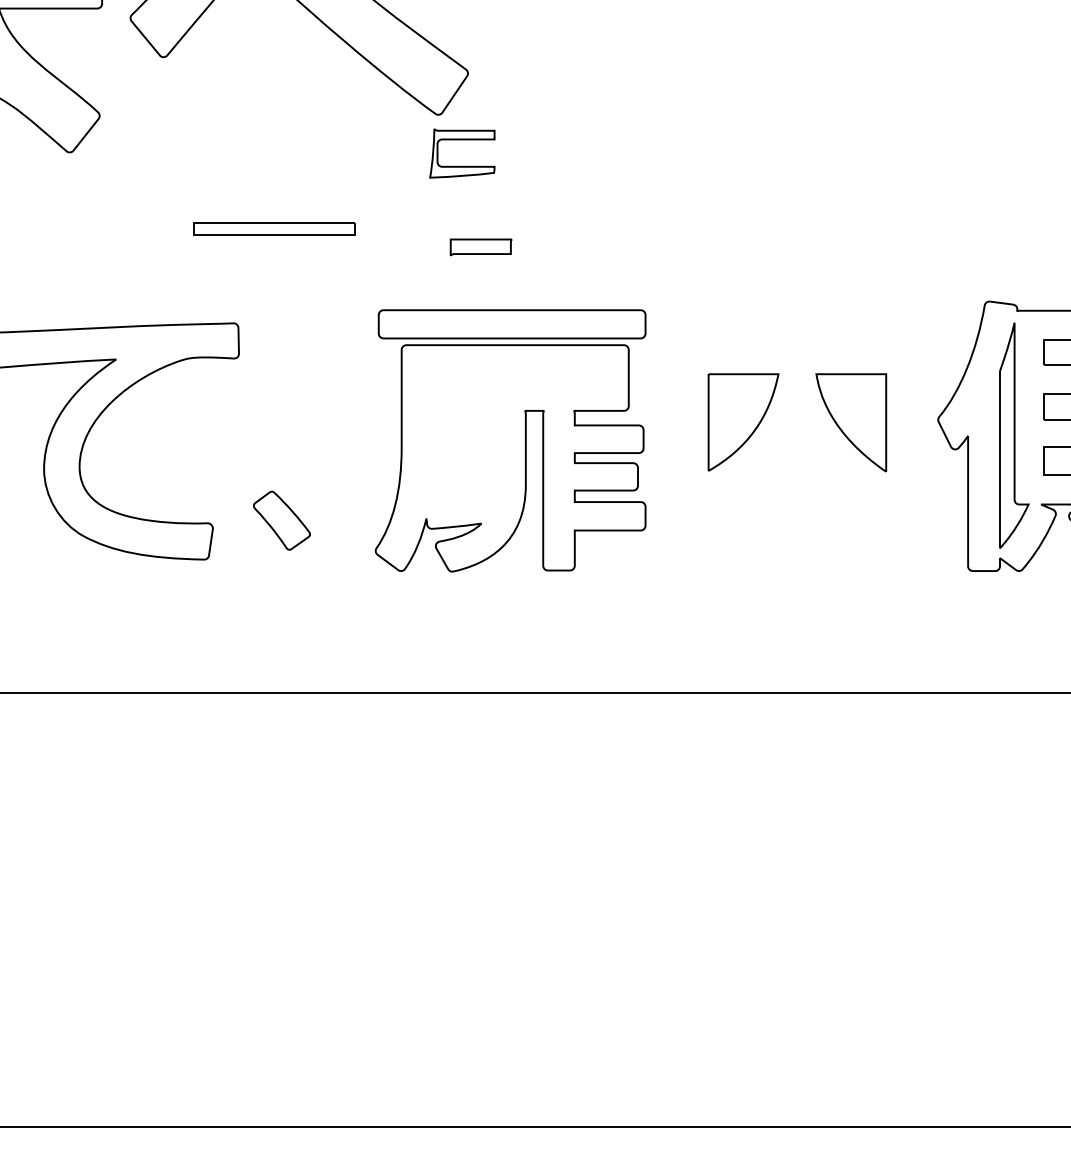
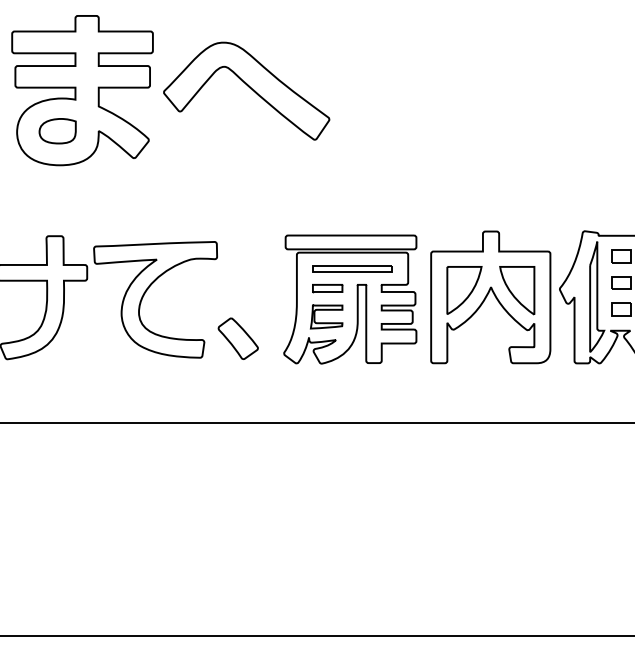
part: (462, 153) -> (326, 316), moved
part: (274, 228) -> (352, 268), moved
part: (480, 246) -> (327, 288), moved
part: (796, 436) -> (490, 297), added
part: (280, 520) -> (237, 338), size x1.43

